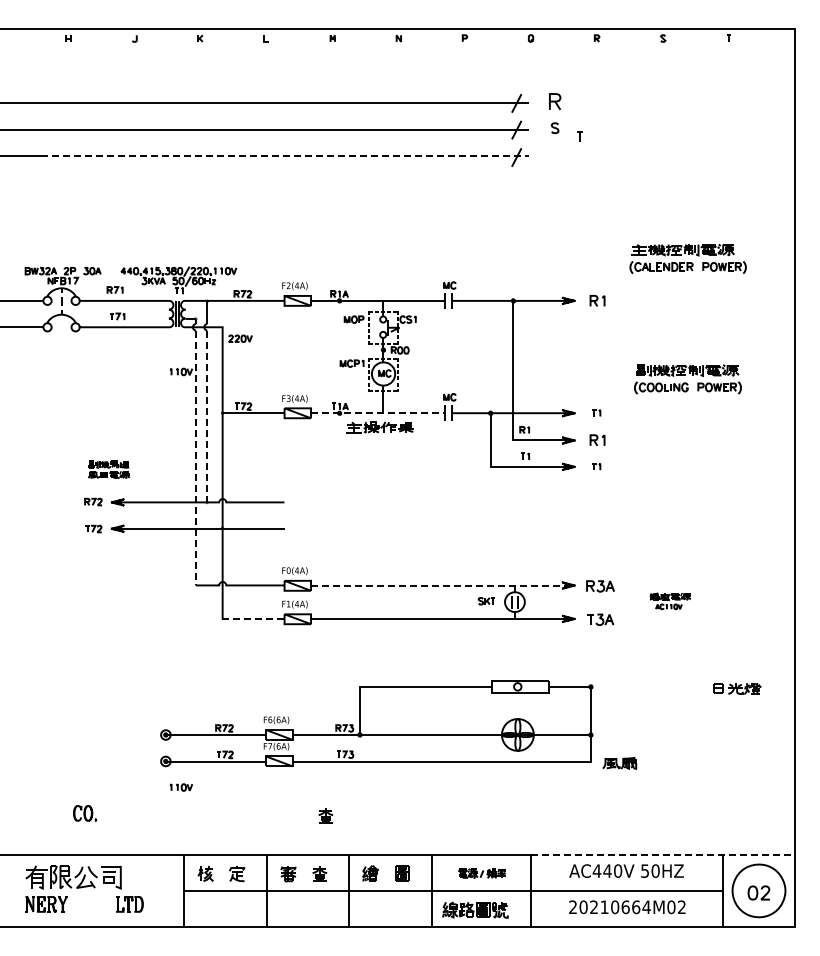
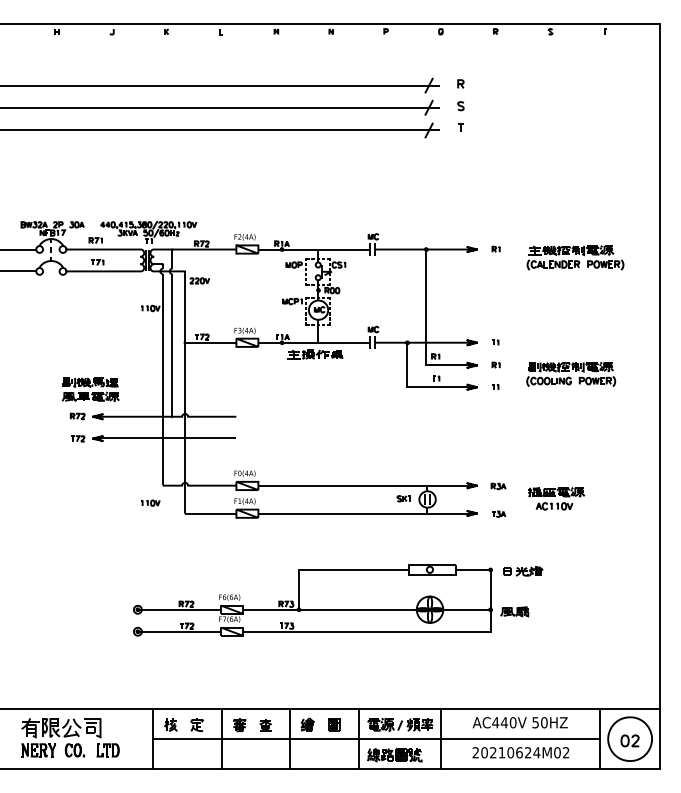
part: (554, 101) -> (460, 84), size x0.62
part: (579, 136) -> (460, 128), moved
line: (285, 156) -> (237, 129), dashed -> solid
part: (687, 258) -> (574, 257), moved
part: (597, 300) -> (496, 249), size x0.62
part: (687, 379) -> (570, 374), moved
line: (378, 413) -> (314, 342), dashed -> solid
line: (207, 416) -> (172, 345), dashed -> solid
part: (597, 440) -> (496, 365), size x0.62
line: (195, 458) -> (162, 380), dashed -> solid
part: (108, 469) -> (90, 389), size x1.67
line: (440, 585) -> (365, 485), dashed -> solid
part: (600, 586) -> (498, 486), size x0.62
part: (670, 601) -> (556, 498), size x1.67
line: (253, 619) -> (210, 513), dashed -> solid
part: (600, 619) -> (498, 513), size x0.62
part: (737, 688) -> (523, 571), moved
part: (619, 763) -> (514, 611), moved
part: (180, 787) -> (150, 503), moved
part: (85, 813) -> (75, 750), moved
part: (325, 815) -> (270, 676), removed
line: (663, 854) -> (550, 708), dashed -> solid
part: (481, 873) -> (399, 724), size x1.67
text: (636, 907) -> (528, 752), 20210664M02 -> 20210624M02

